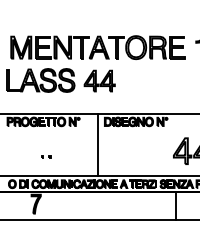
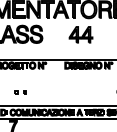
part: (99, 80) -> (80, 34), moved
line: (98, 144) -> (60, 82), removed
part: (46, 156) -> (21, 91), size x1.6

